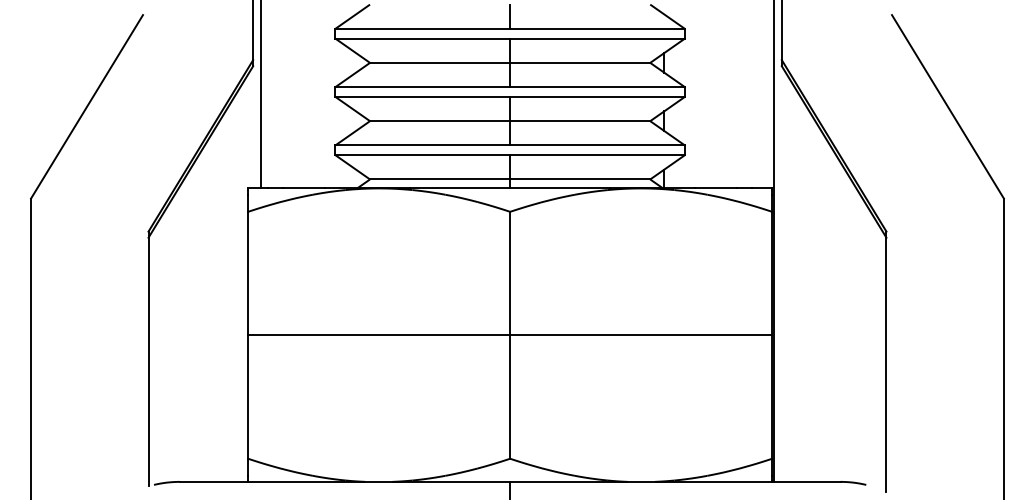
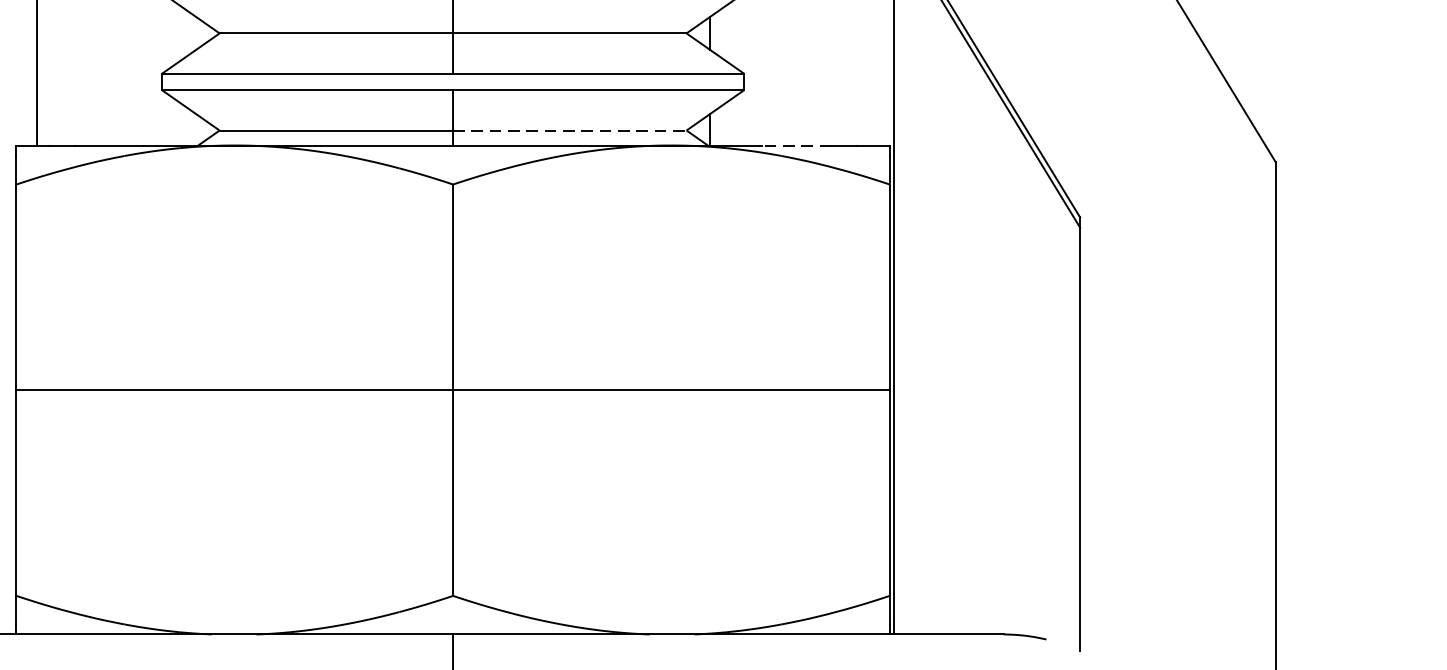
line: (580, 179) -> (570, 130), solid -> dashed
line: (716, 188) -> (796, 145), solid -> dashed

